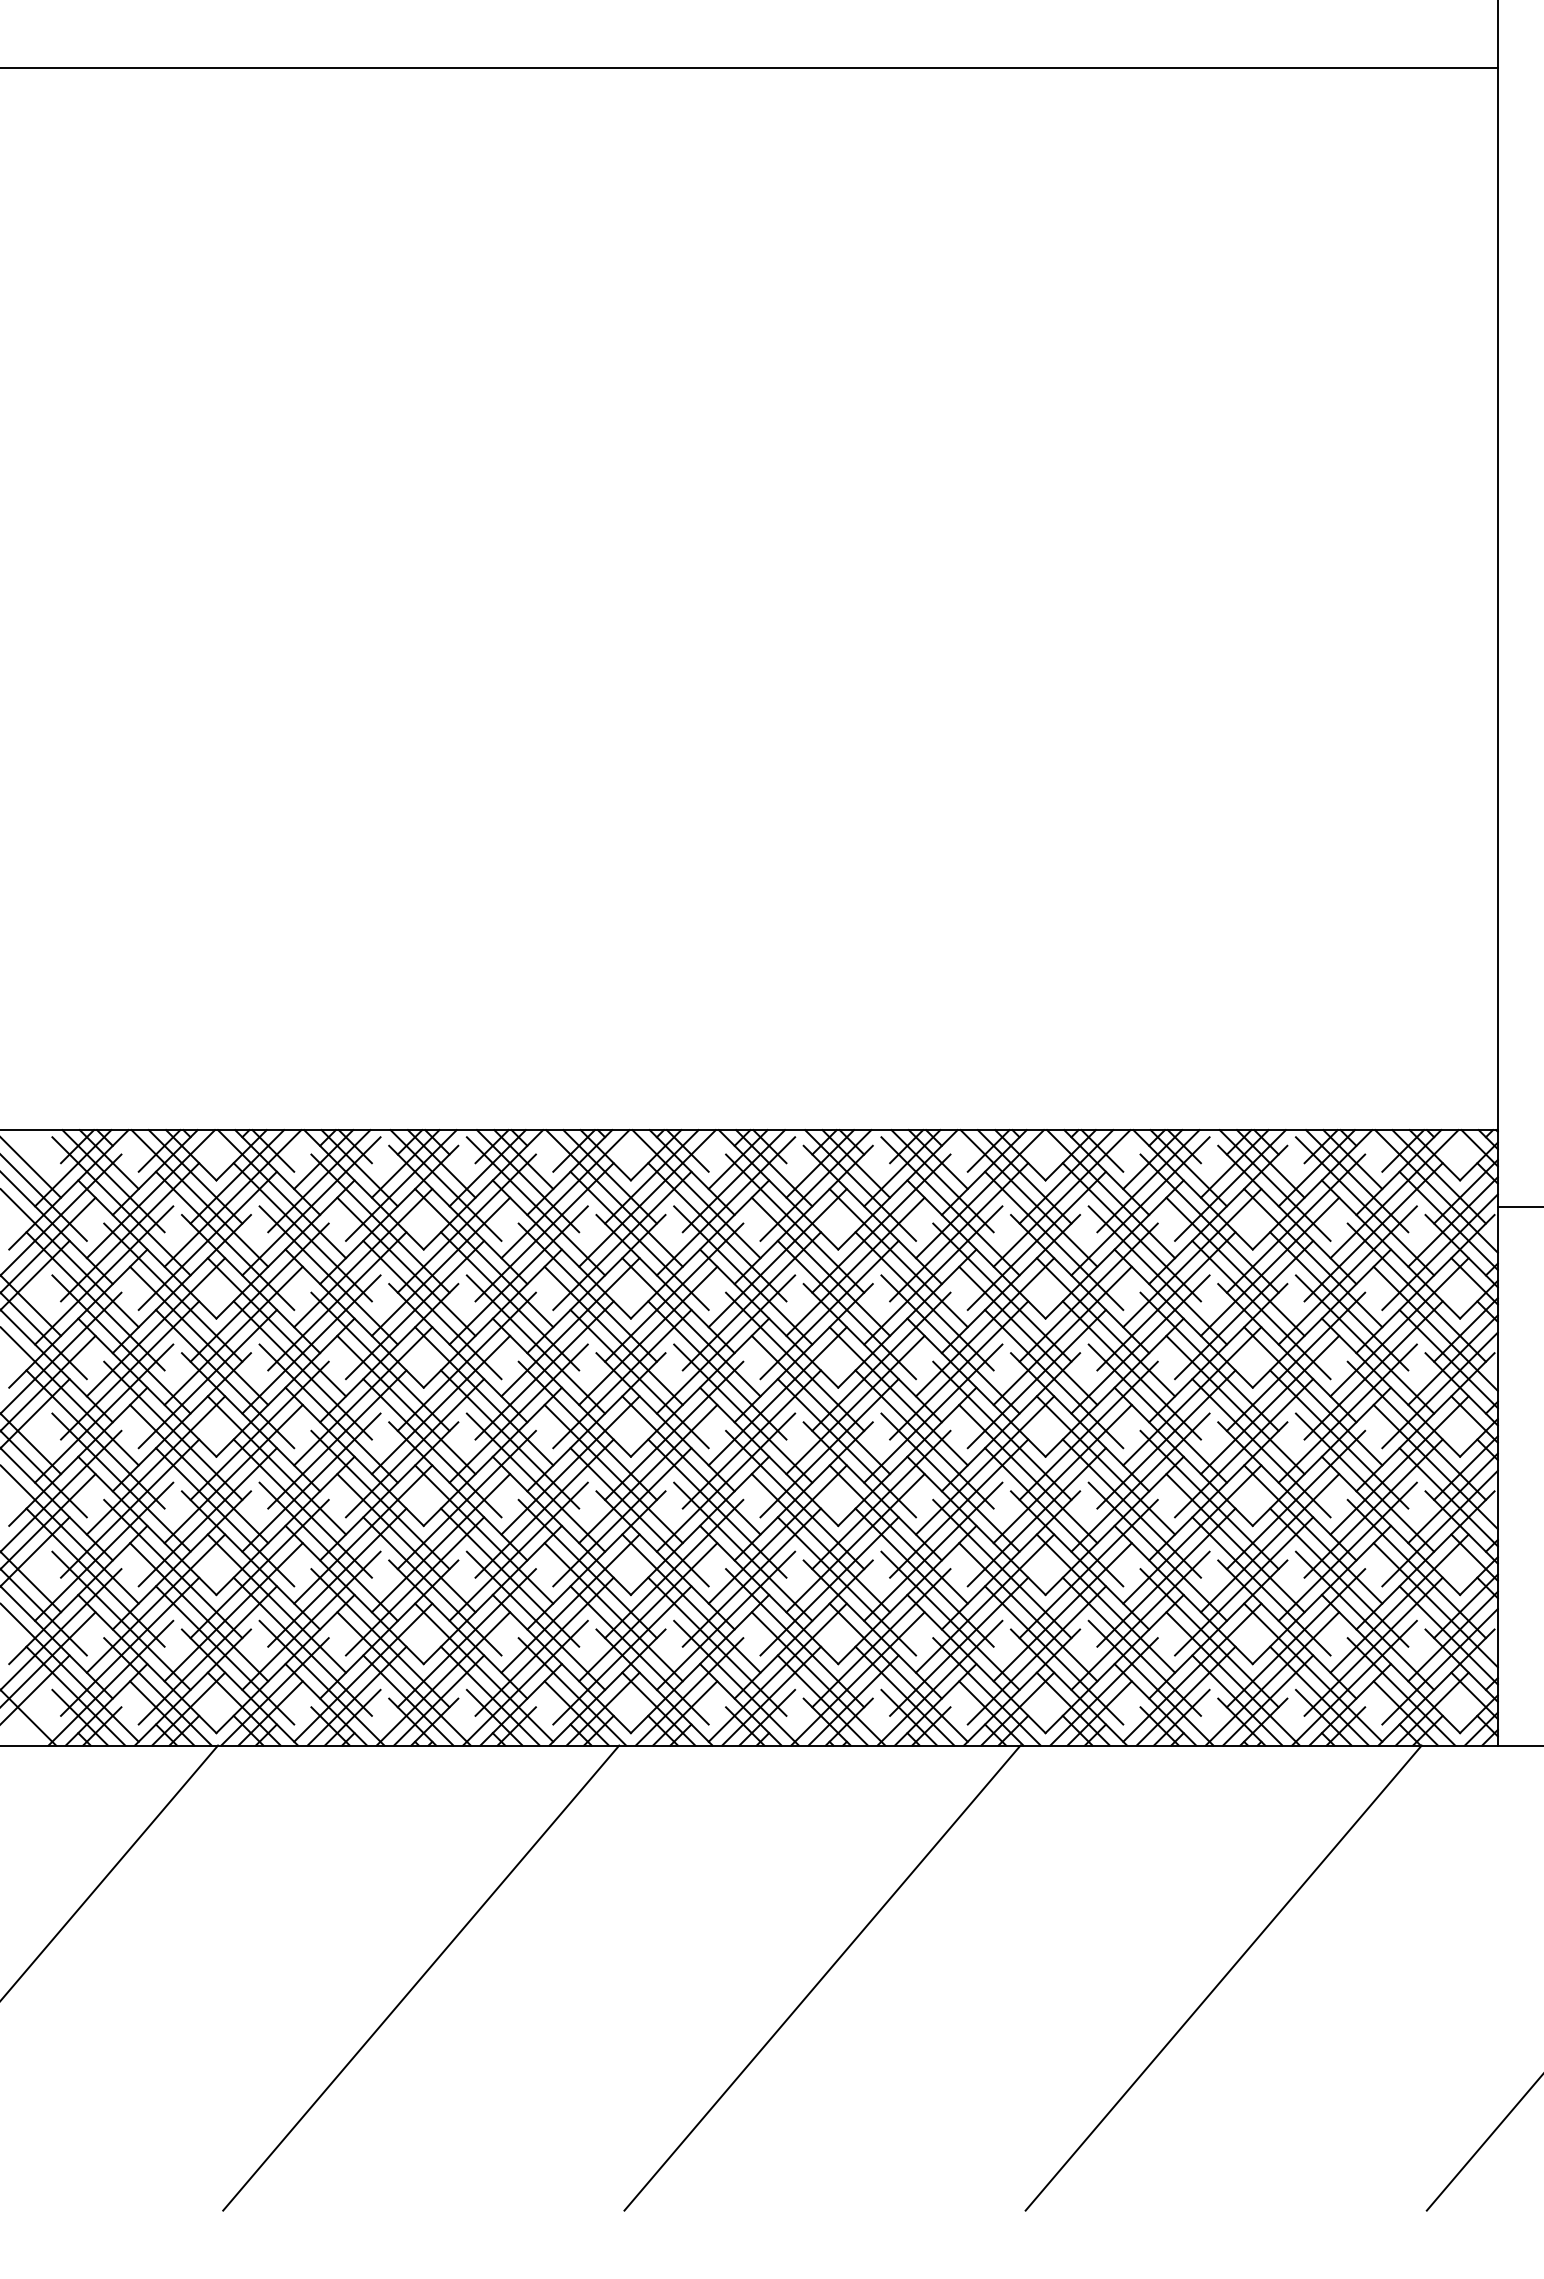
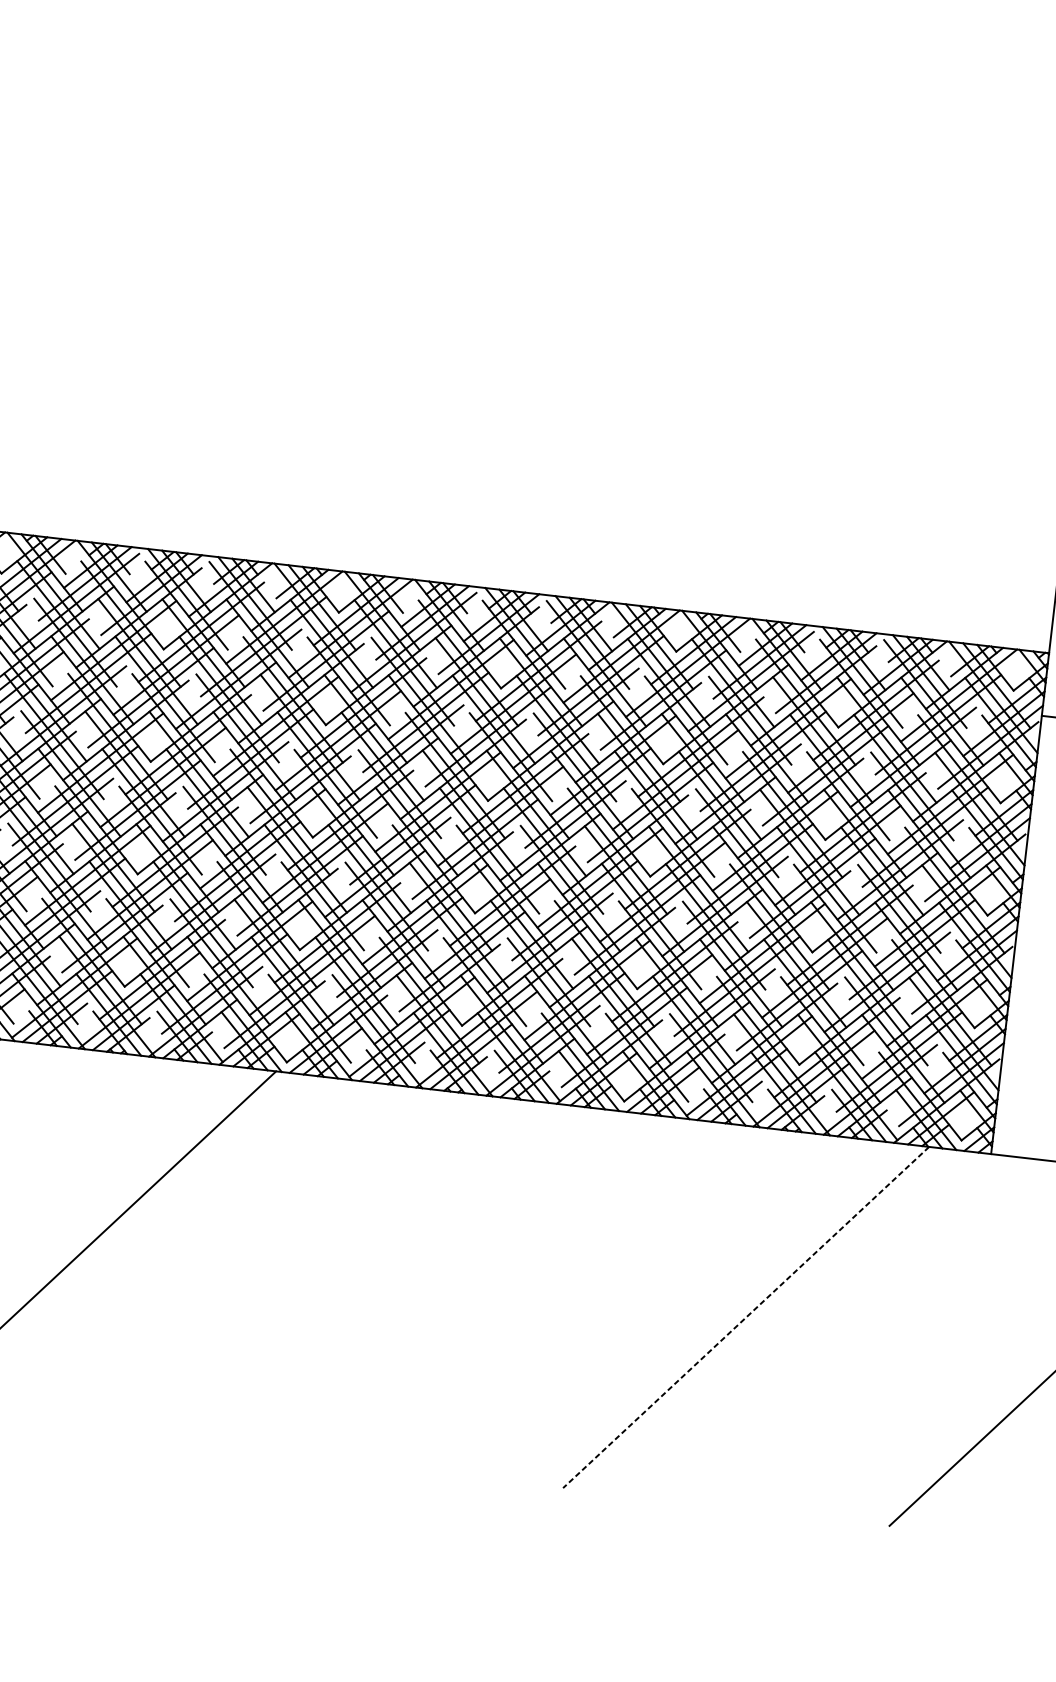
line: (822, 1977) -> (419, 1279), removed
line: (1223, 1978) -> (745, 1317), solid -> dashed

